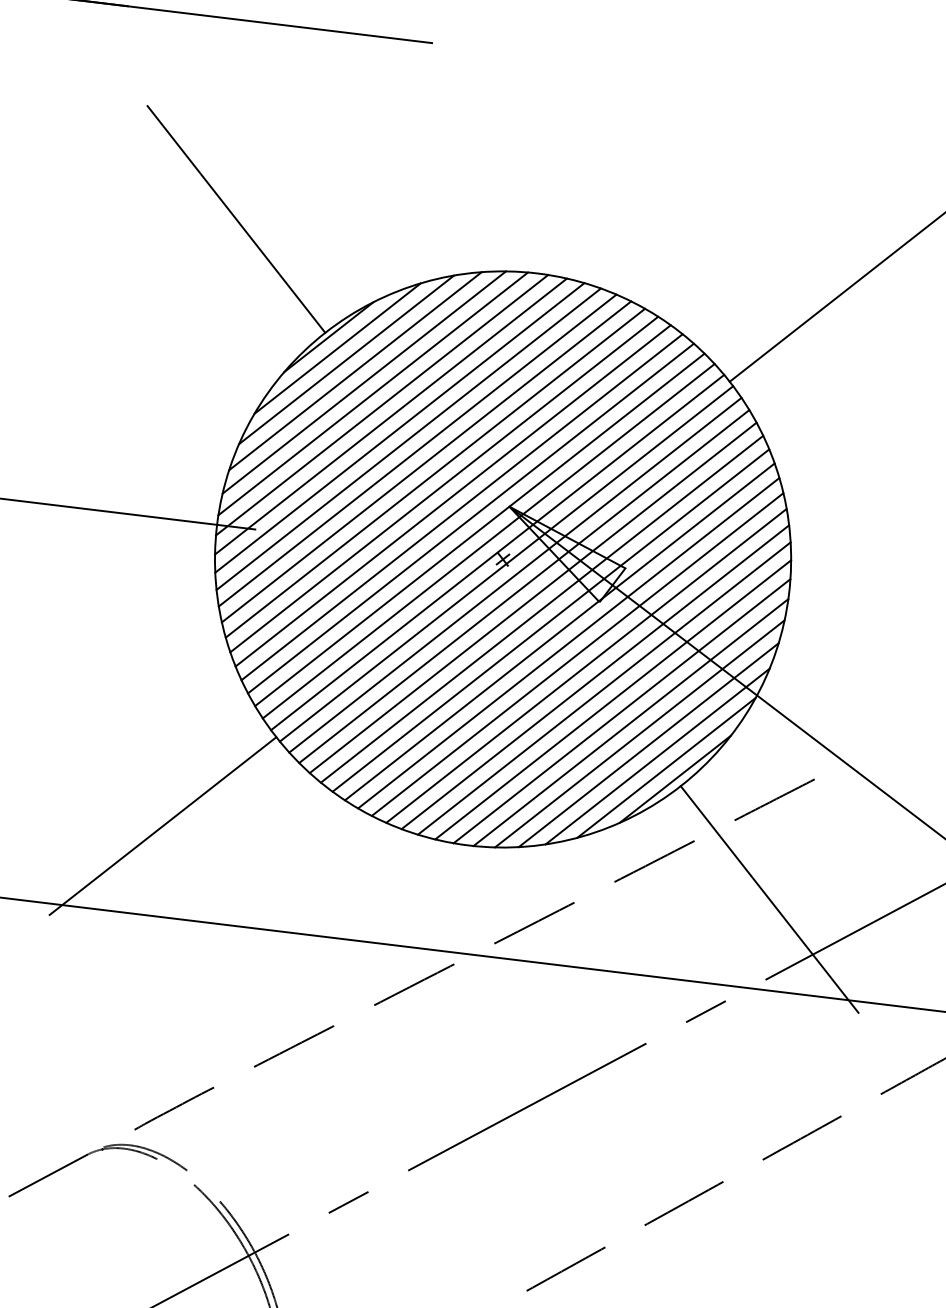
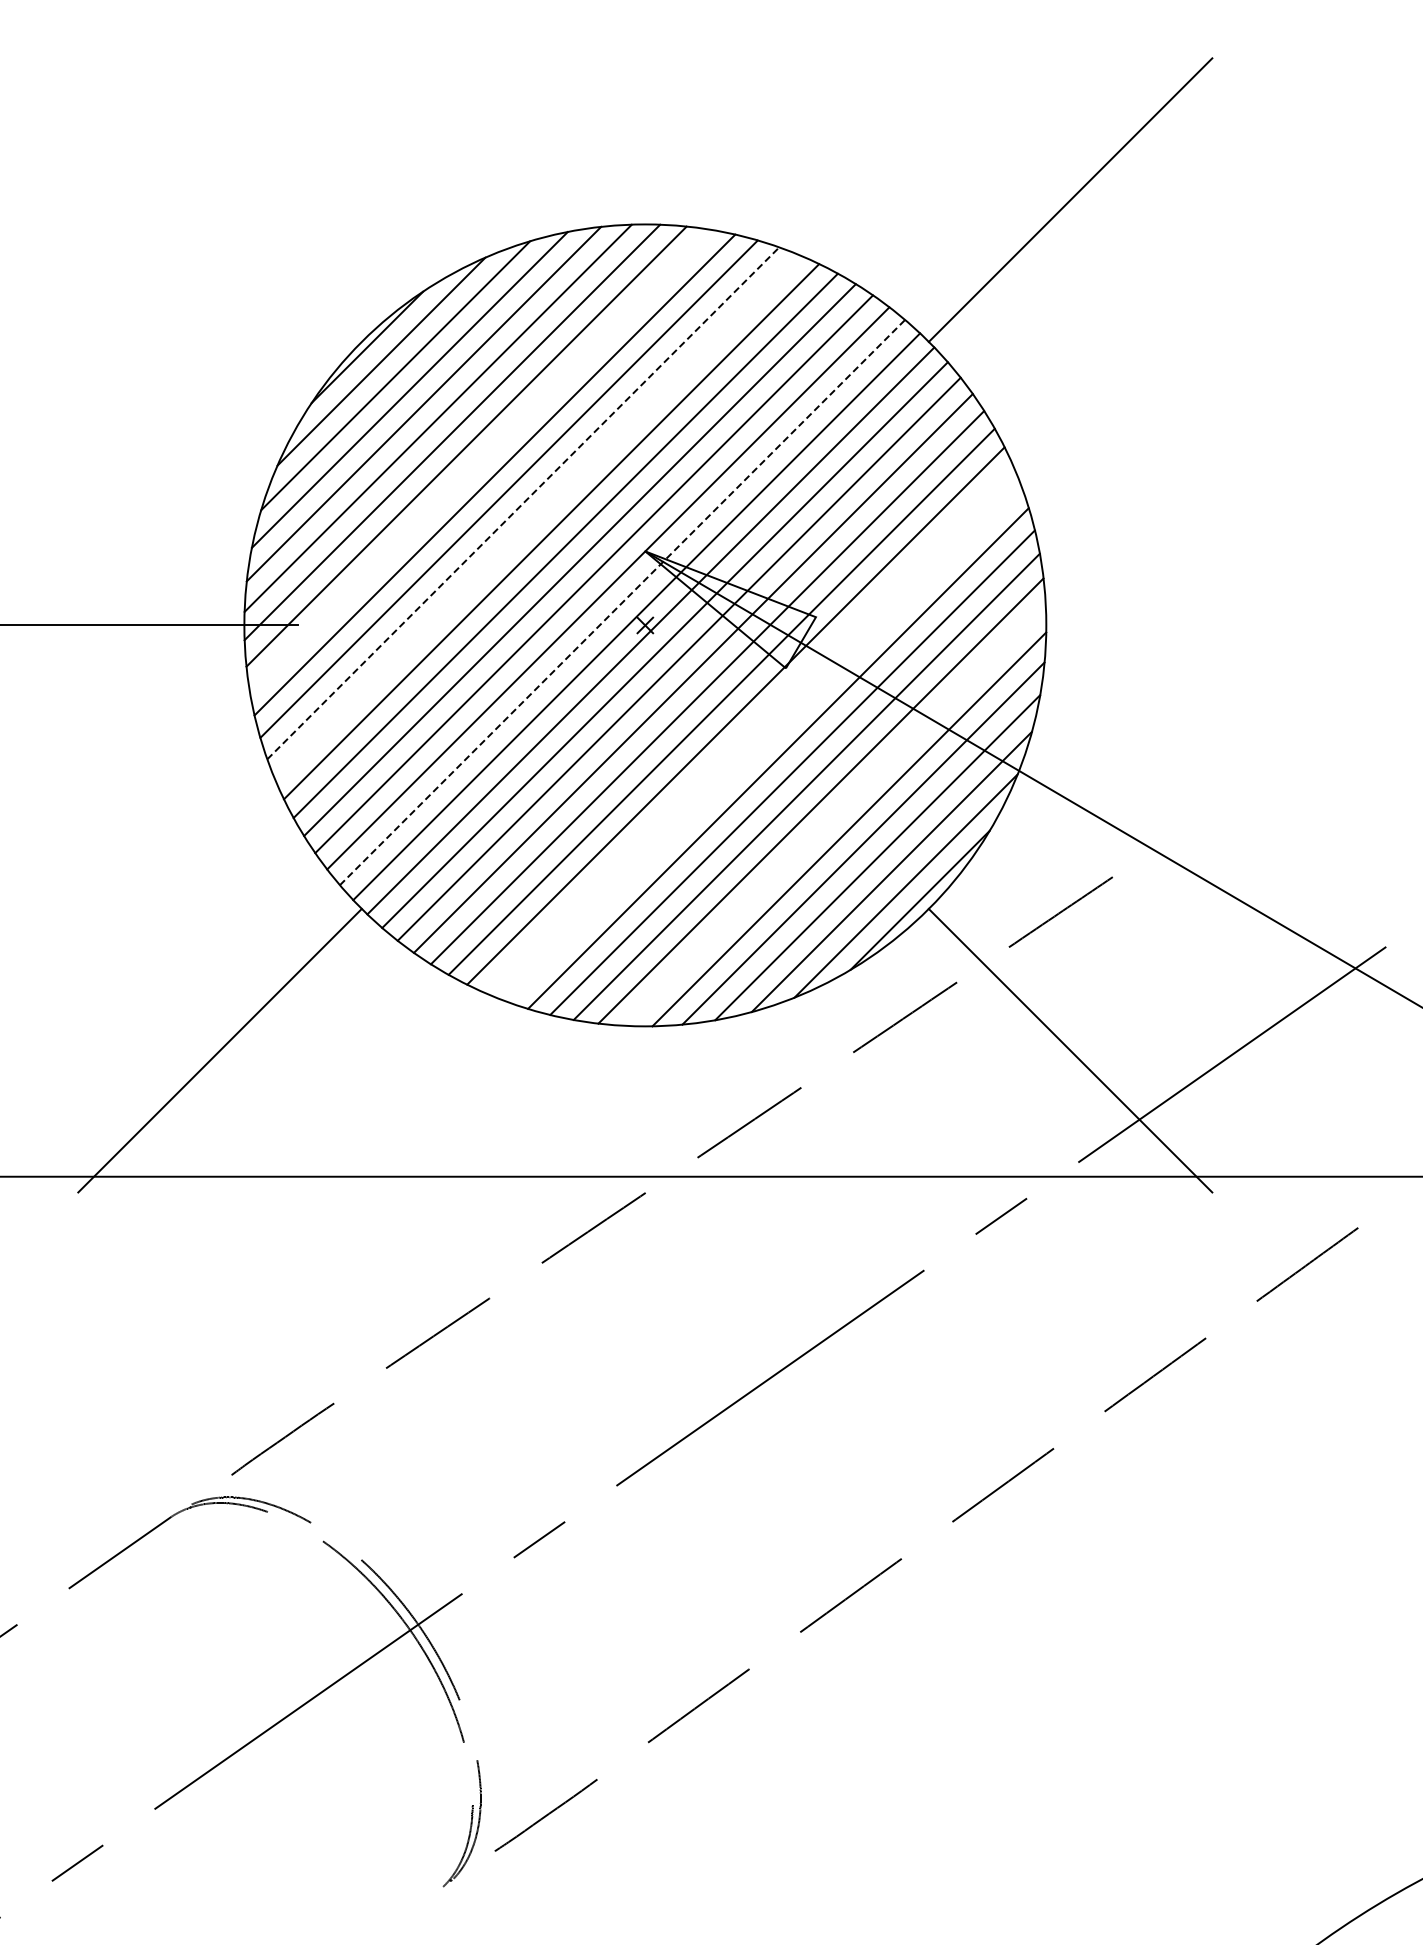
line: (236, 218) -> (219, 199), removed
line: (399, 427) -> (480, 460), removed
line: (426, 462) -> (523, 503), solid -> dashed
line: (435, 473) -> (537, 517), removed
line: (488, 541) -> (622, 602), solid -> dashed
line: (568, 642) -> (749, 729), removed
line: (577, 653) -> (763, 743), removed
line: (621, 710) -> (834, 814), removed

